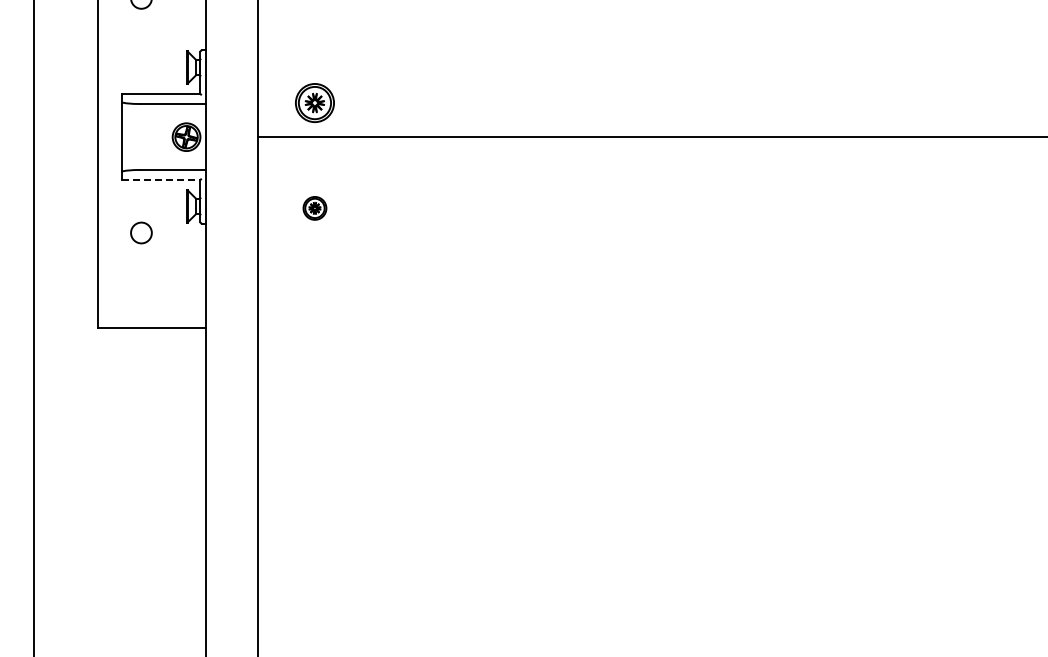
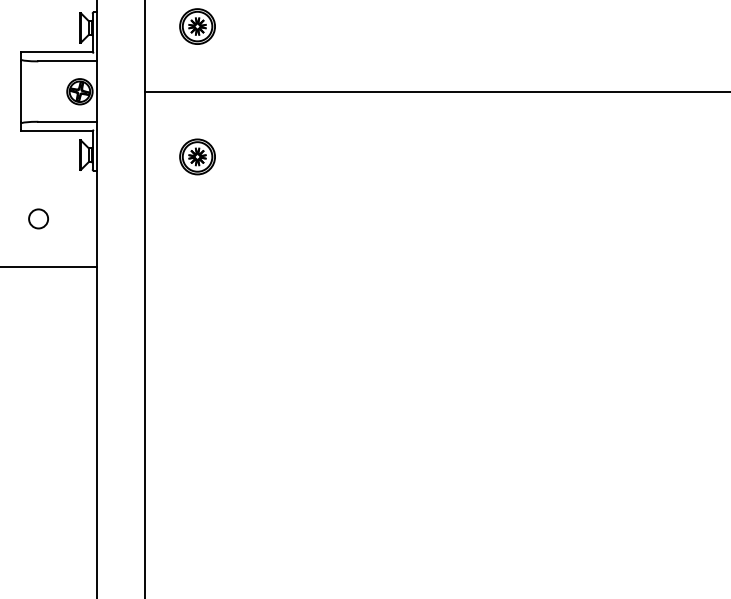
part: (314, 102) -> (197, 26), moved
line: (161, 180) -> (56, 131), dashed -> solid
part: (314, 208) -> (197, 157), size x1.67
circle: (141, 232) -> (38, 218), moved

